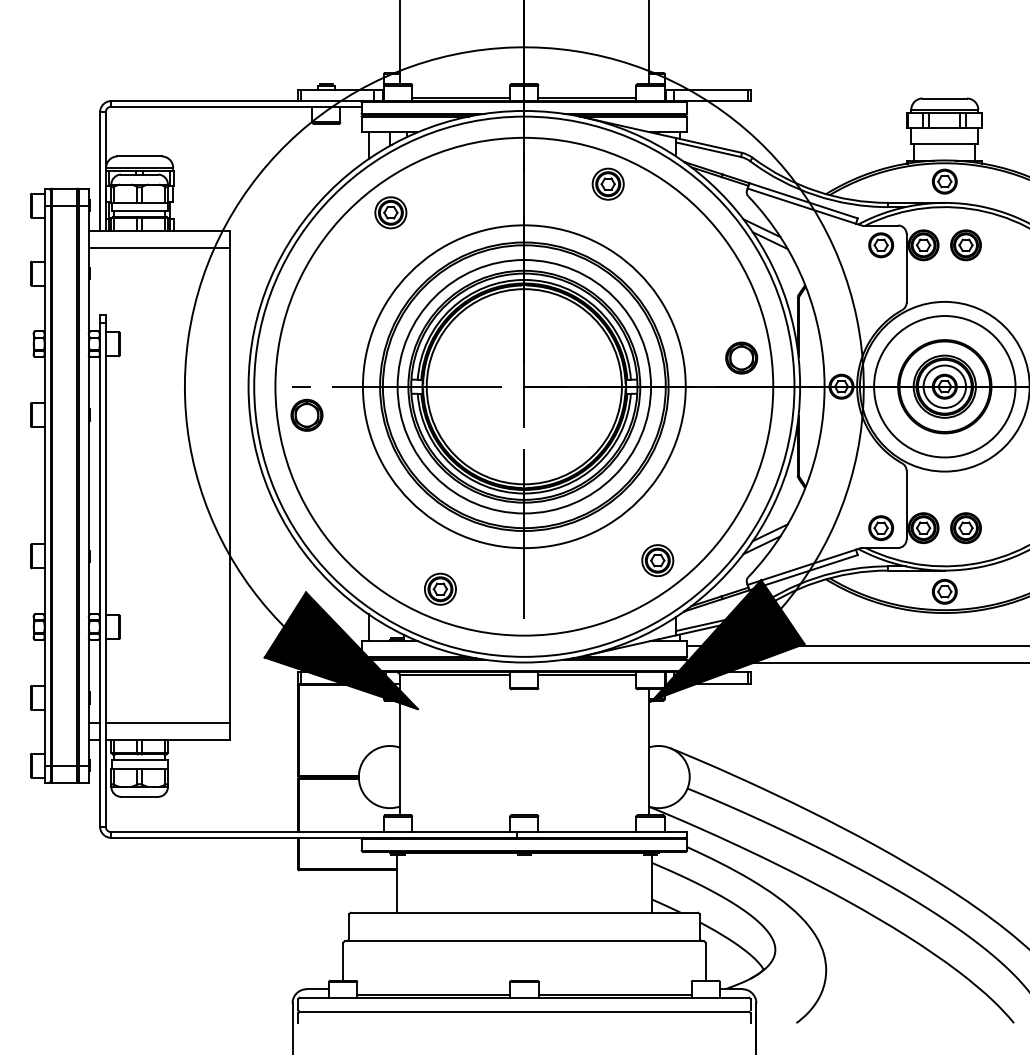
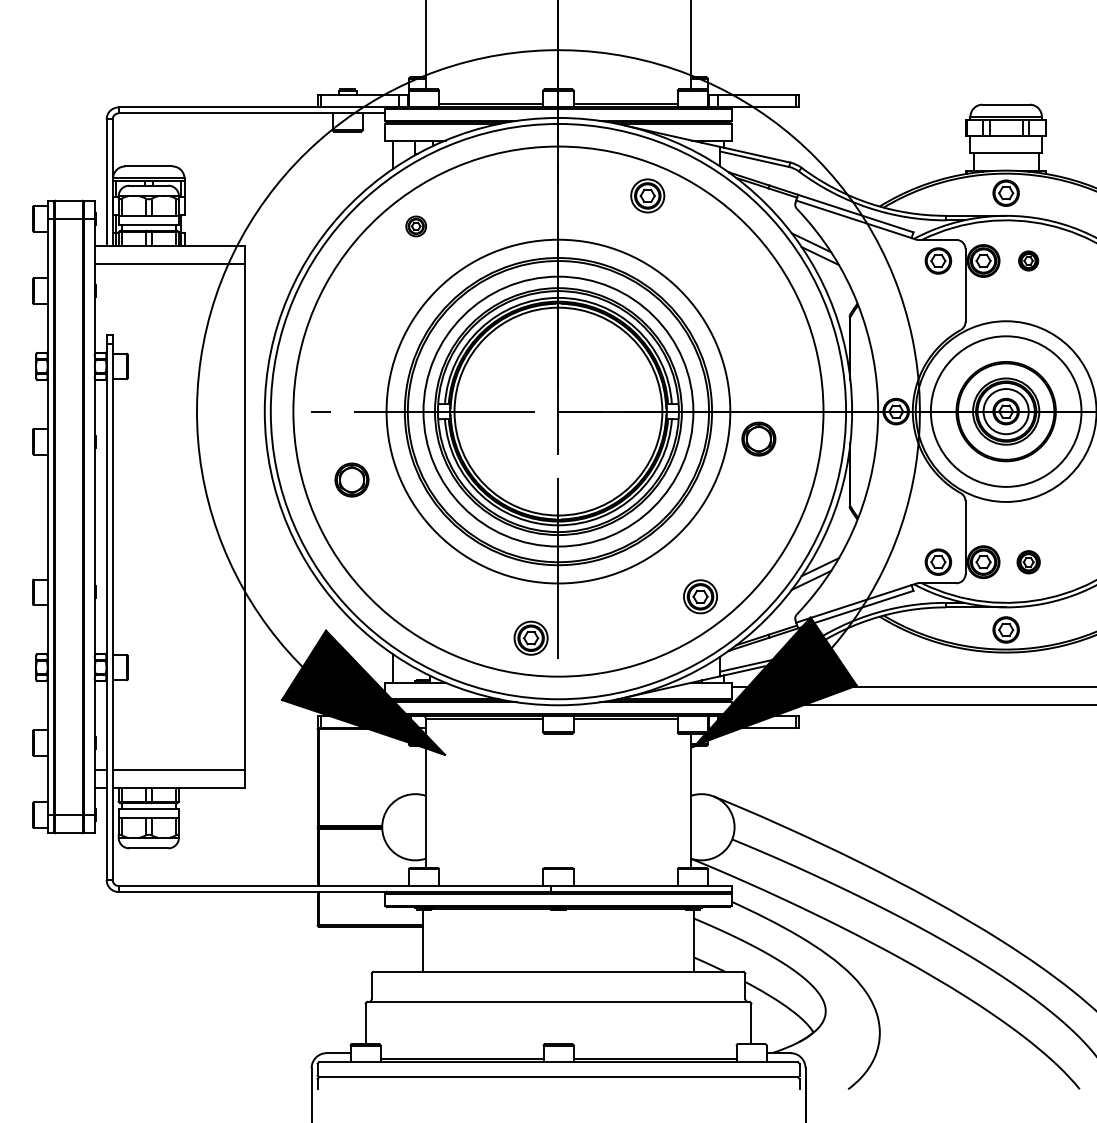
part: (390, 212) -> (415, 226), size x0.6
part: (965, 244) -> (1028, 260), size x0.6
part: (741, 357) -> (758, 438), moved
part: (306, 414) -> (351, 479), moved
part: (965, 528) -> (1028, 562), size x0.7
part: (439, 588) -> (530, 637), moved

